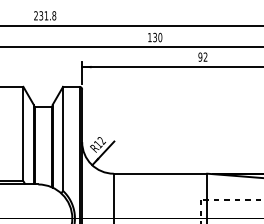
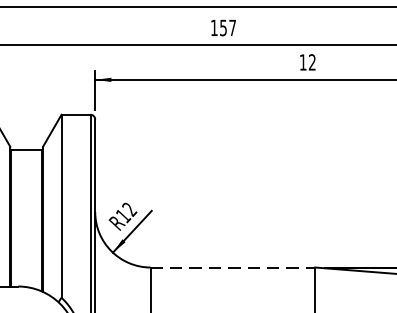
text: (157, 37) -> (227, 27), 130 -> 157
text: (200, 56) -> (303, 61), 92 -> 12
line: (160, 173) -> (232, 267), solid -> dashed

